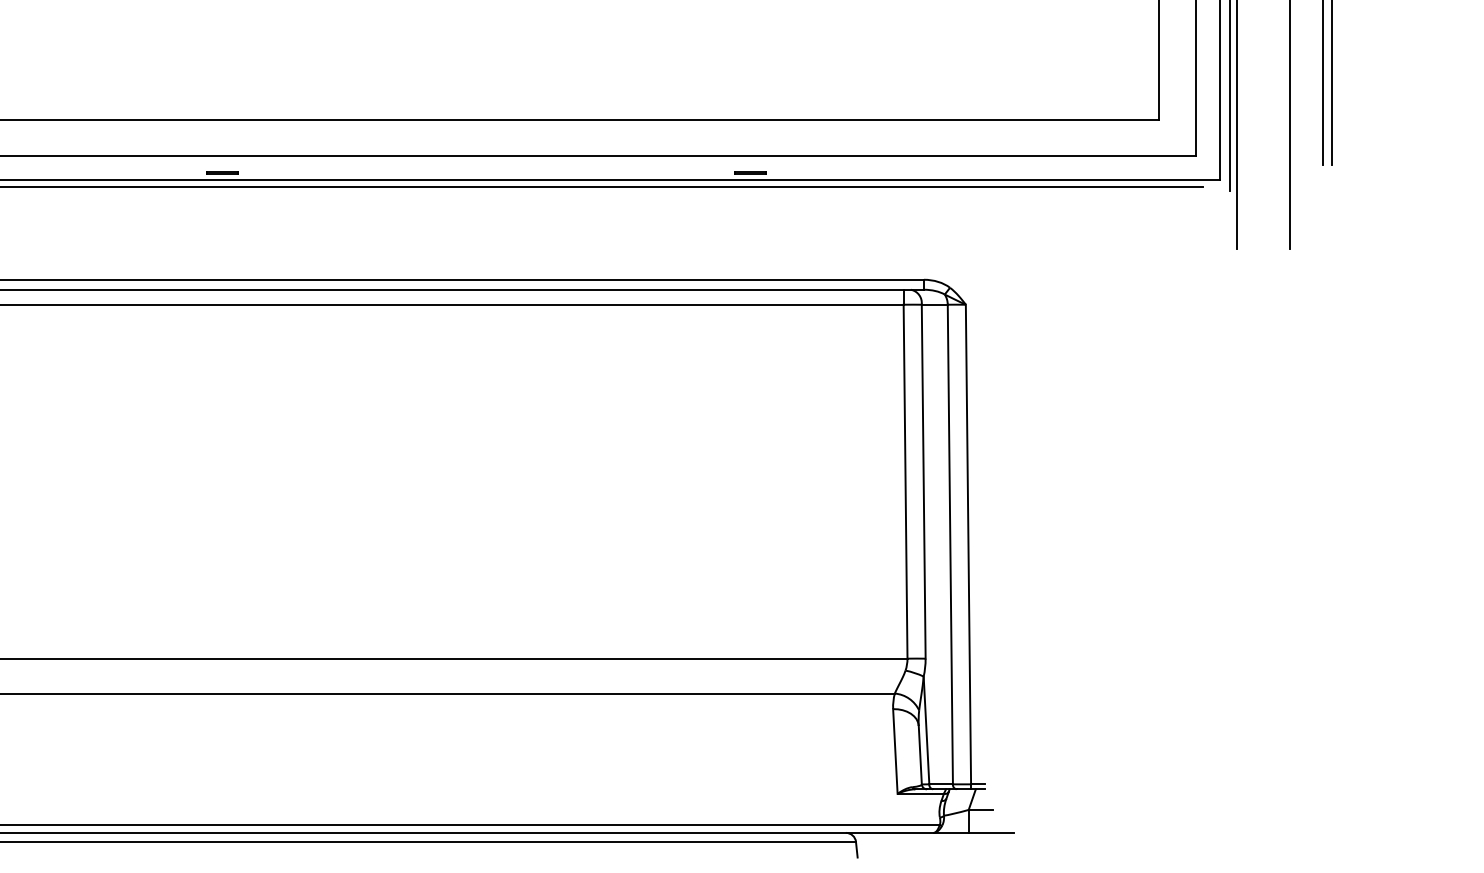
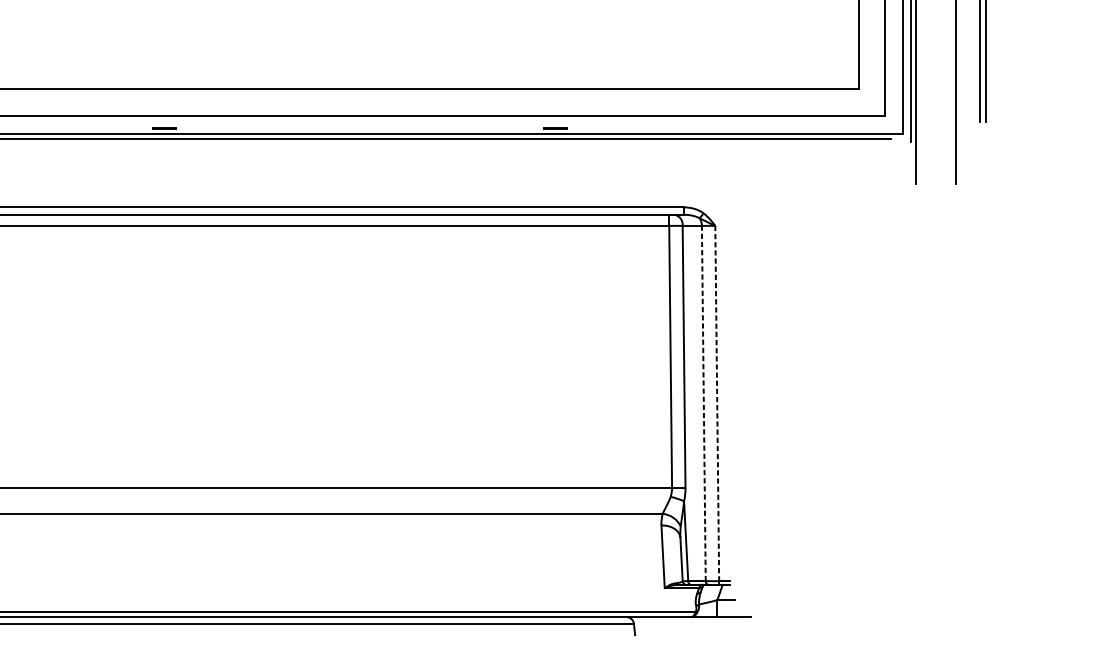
line: (950, 544) -> (703, 403), solid -> dashed
line: (968, 544) -> (717, 403), solid -> dashed

